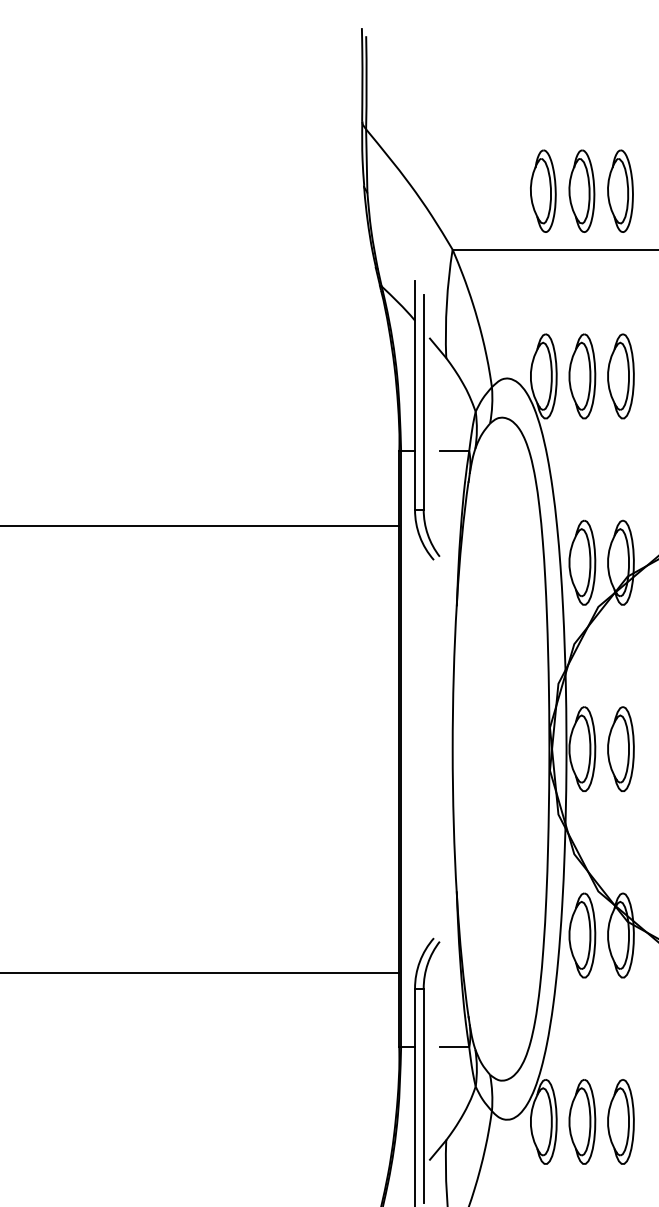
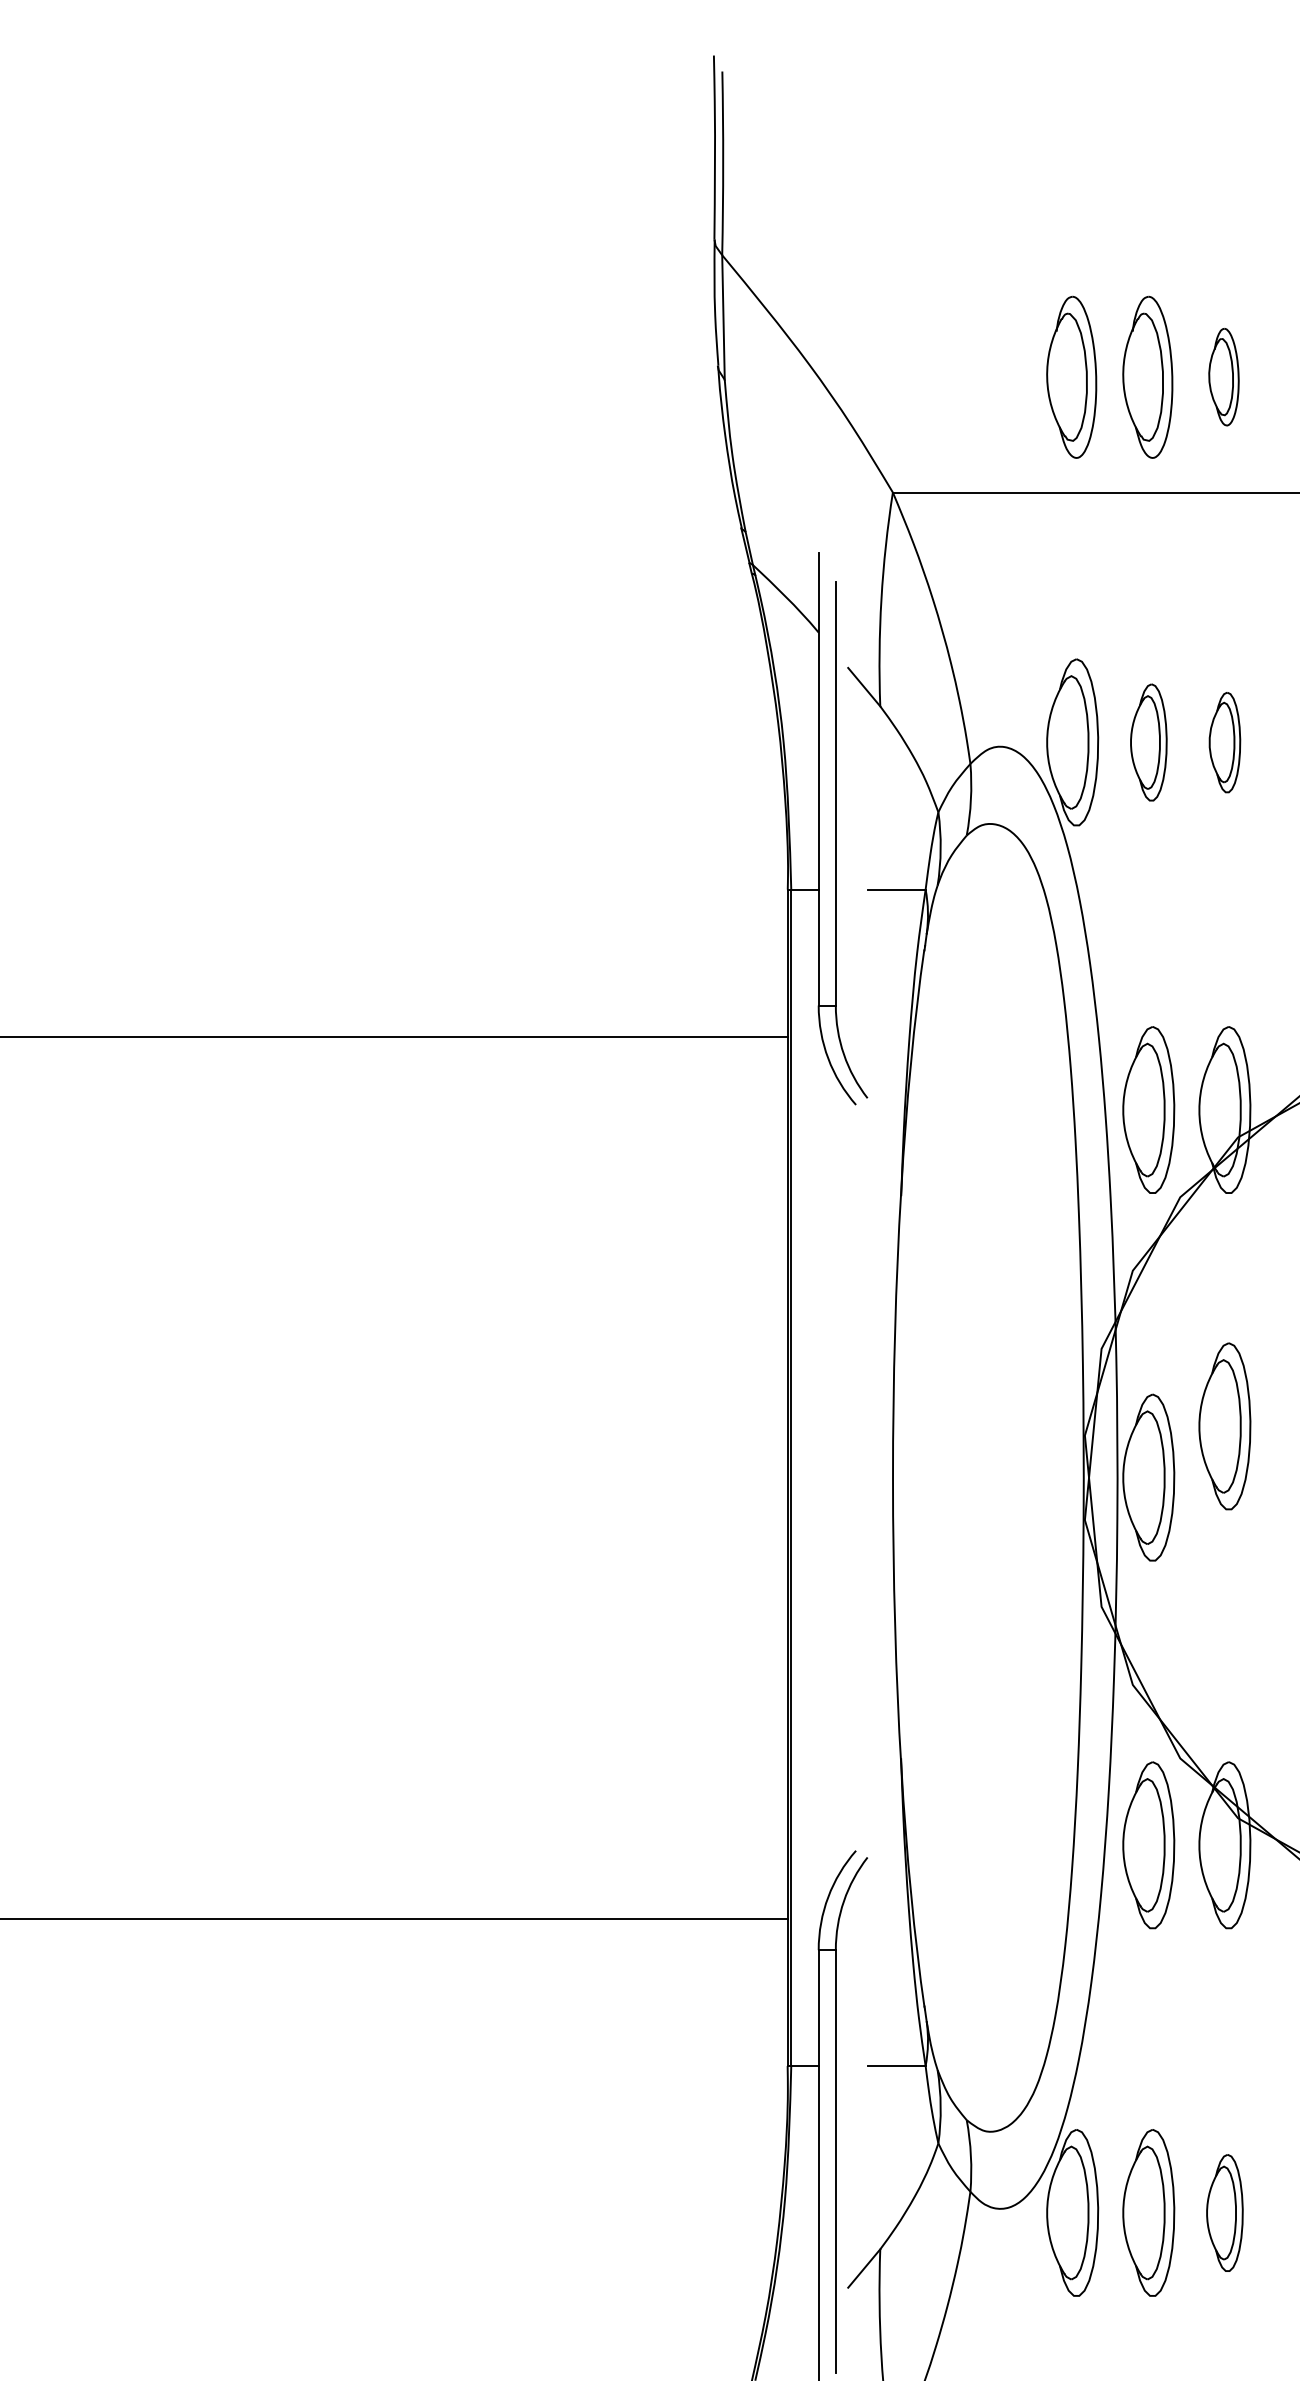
part: (620, 190) -> (1223, 375), size x0.6
part: (582, 376) -> (1149, 742), size x0.7
part: (620, 376) -> (1223, 742), size x0.6
part: (620, 748) -> (1223, 1425), moved
part: (620, 1121) -> (1223, 2212), size x0.7

